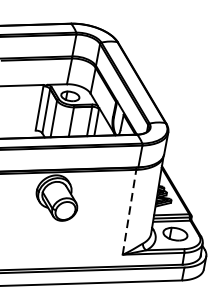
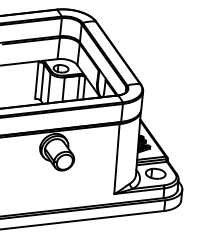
line: (129, 211) -> (116, 158), dashed -> solid

